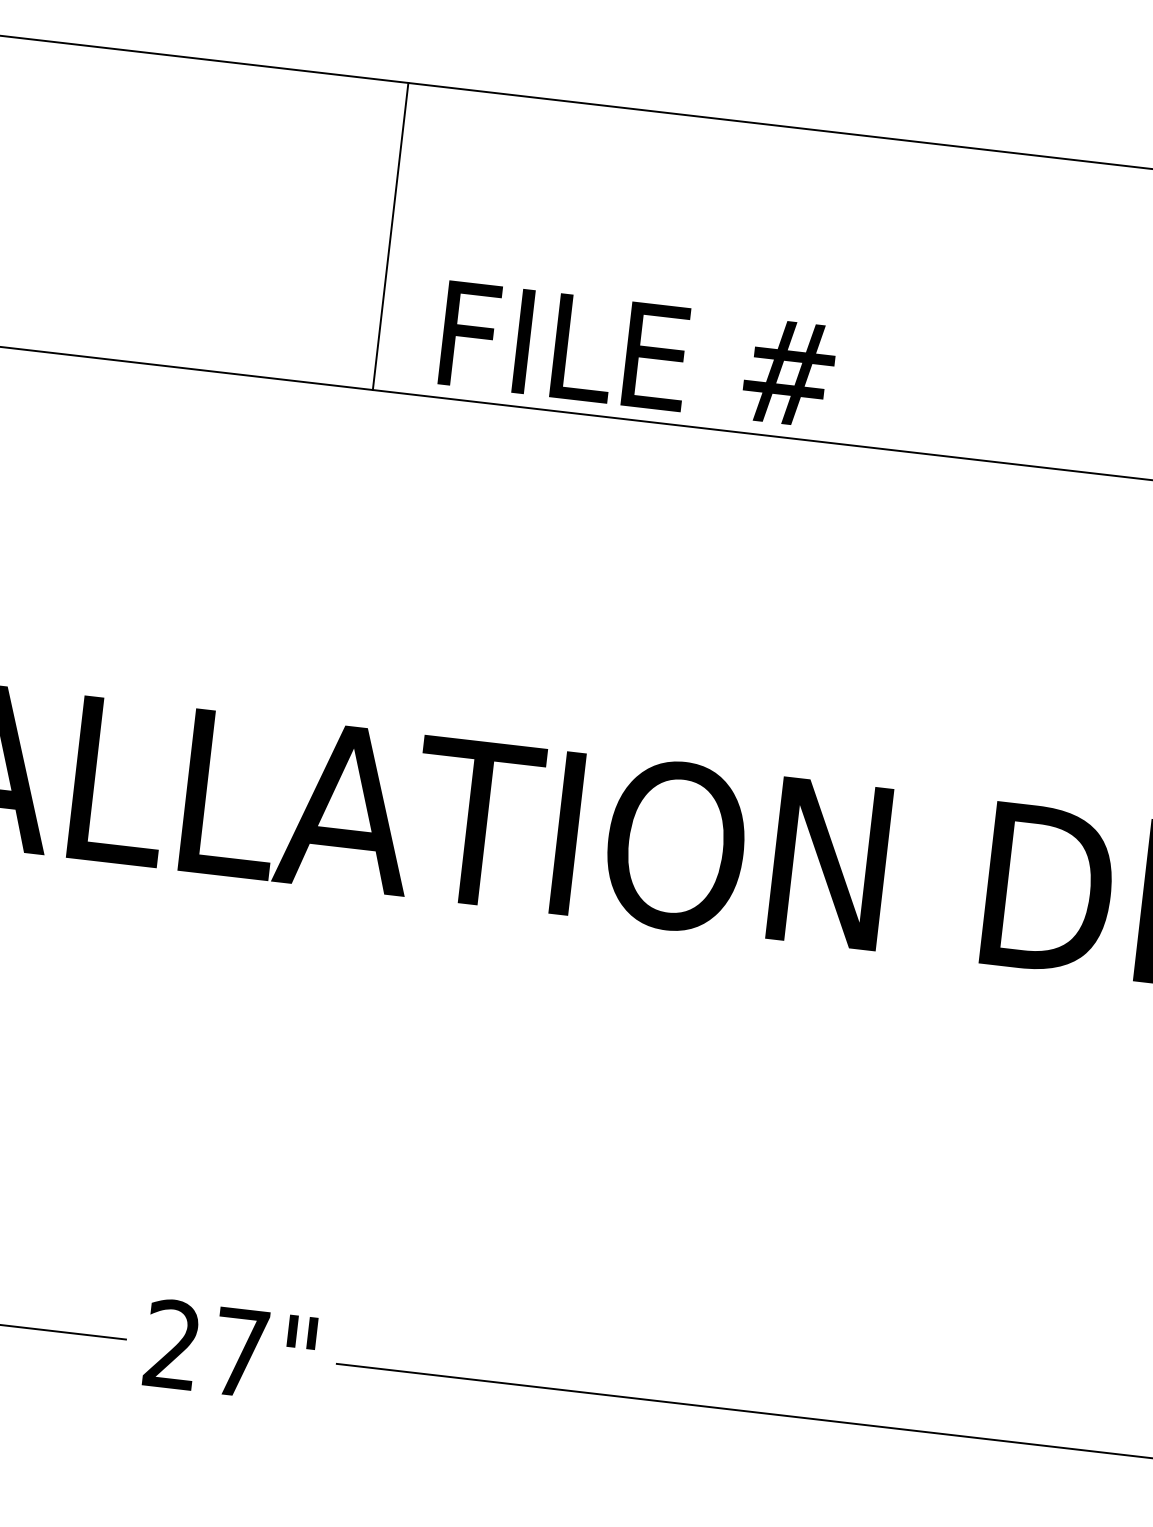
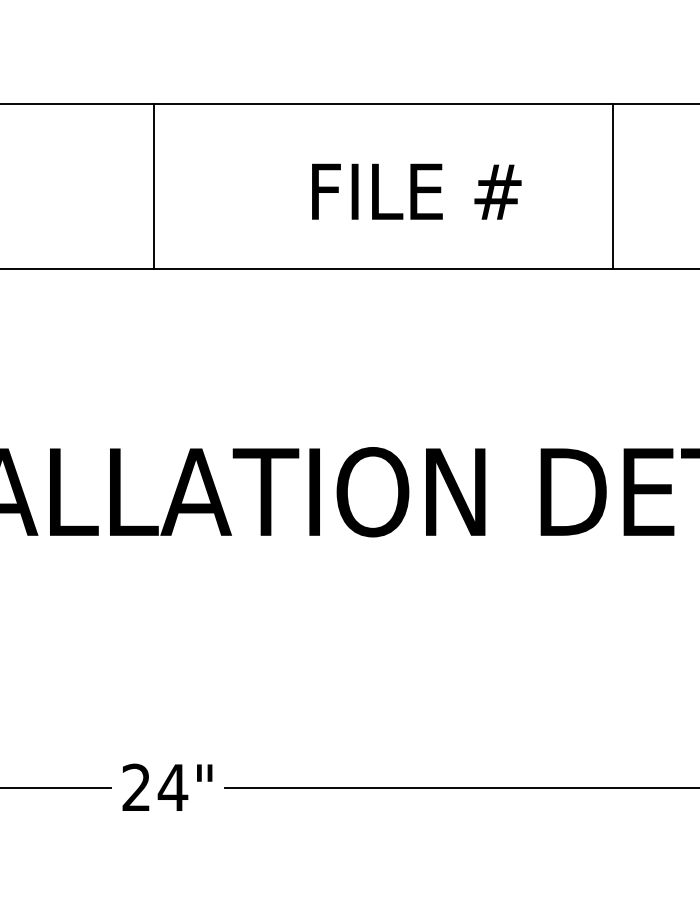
line: (391, 235) -> (154, 185), moved
text: (637, 354) -> (416, 191), moved
text: (239, 1352) -> (172, 787), 27" -> 24"

